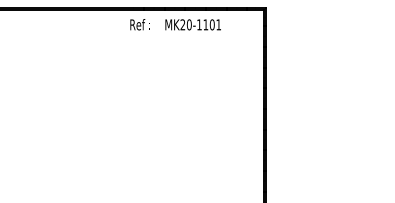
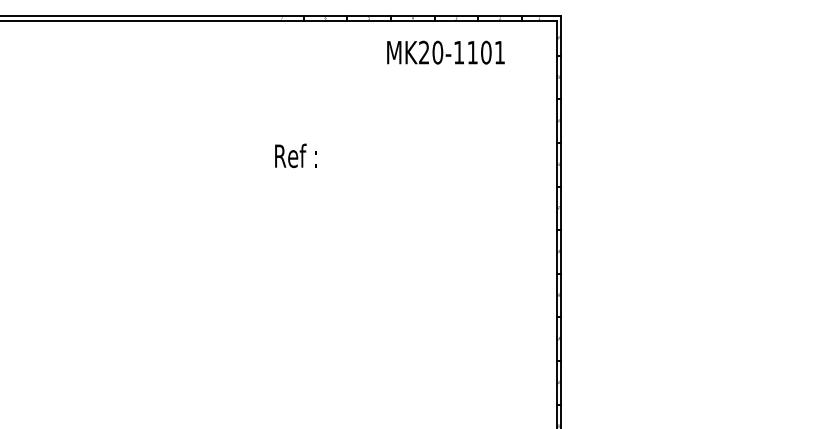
text: (139, 24) -> (294, 155), moved
text: (192, 24) -> (444, 51), moved

